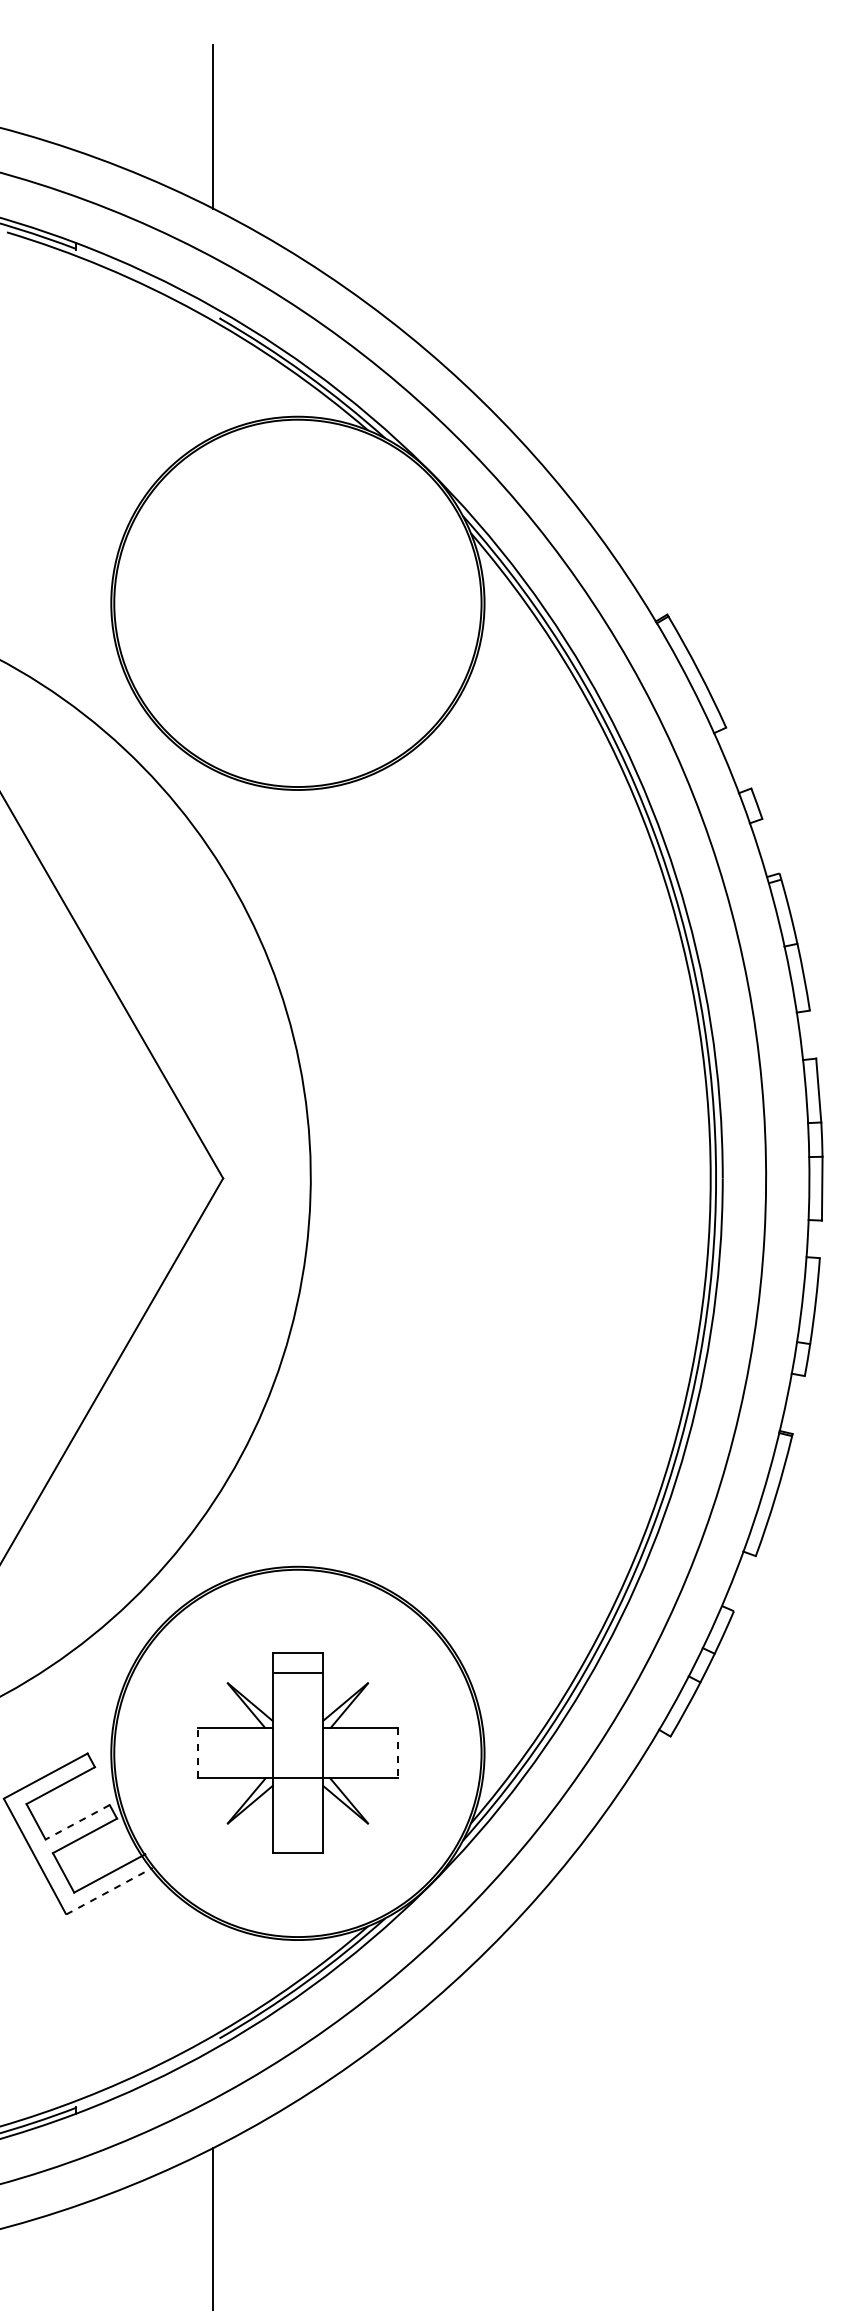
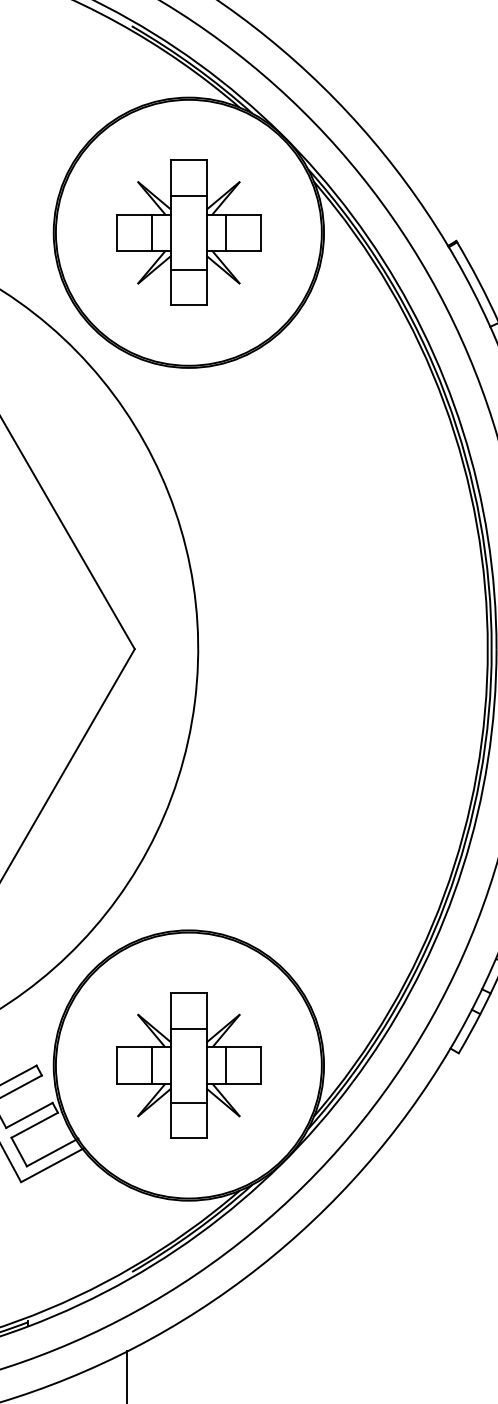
part: (297, 602) -> (188, 232), added
line: (297, 1673) -> (188, 1028), moved
line: (197, 1753) -> (116, 1065), dashed -> solid
line: (246, 1753) -> (151, 1065), added
line: (349, 1753) -> (226, 1065), added
line: (397, 1753) -> (260, 1065), dashed -> solid
line: (297, 1777) -> (188, 1102), moved
line: (77, 1822) -> (29, 1115), dashed -> solid
line: (109, 1891) -> (52, 1165), dashed -> solid

